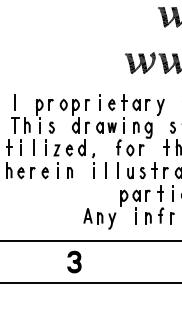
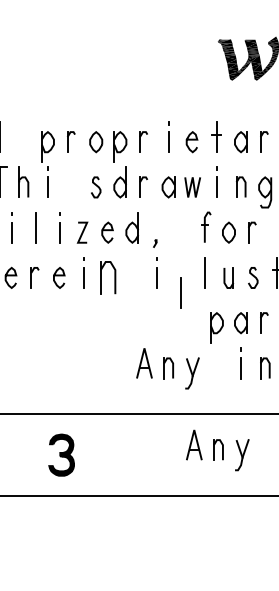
curve: (51, 127) -> (95, 187), moved
line: (105, 170) -> (179, 292), moved
part: (69, 172) -> (107, 276), size x1.6
part: (124, 259) -> (217, 450), added
part: (74, 261) -> (61, 454), moved

